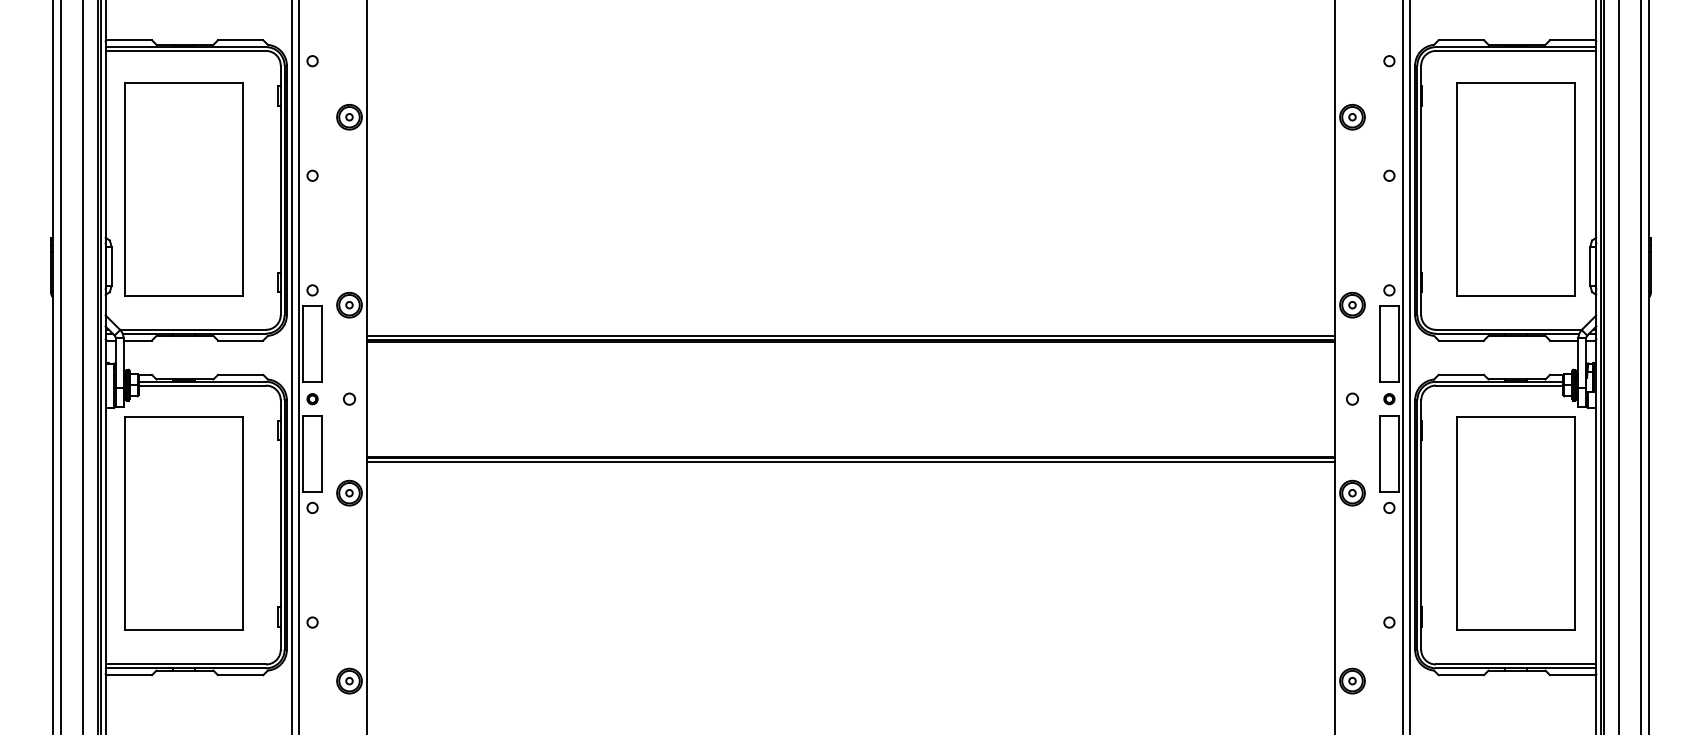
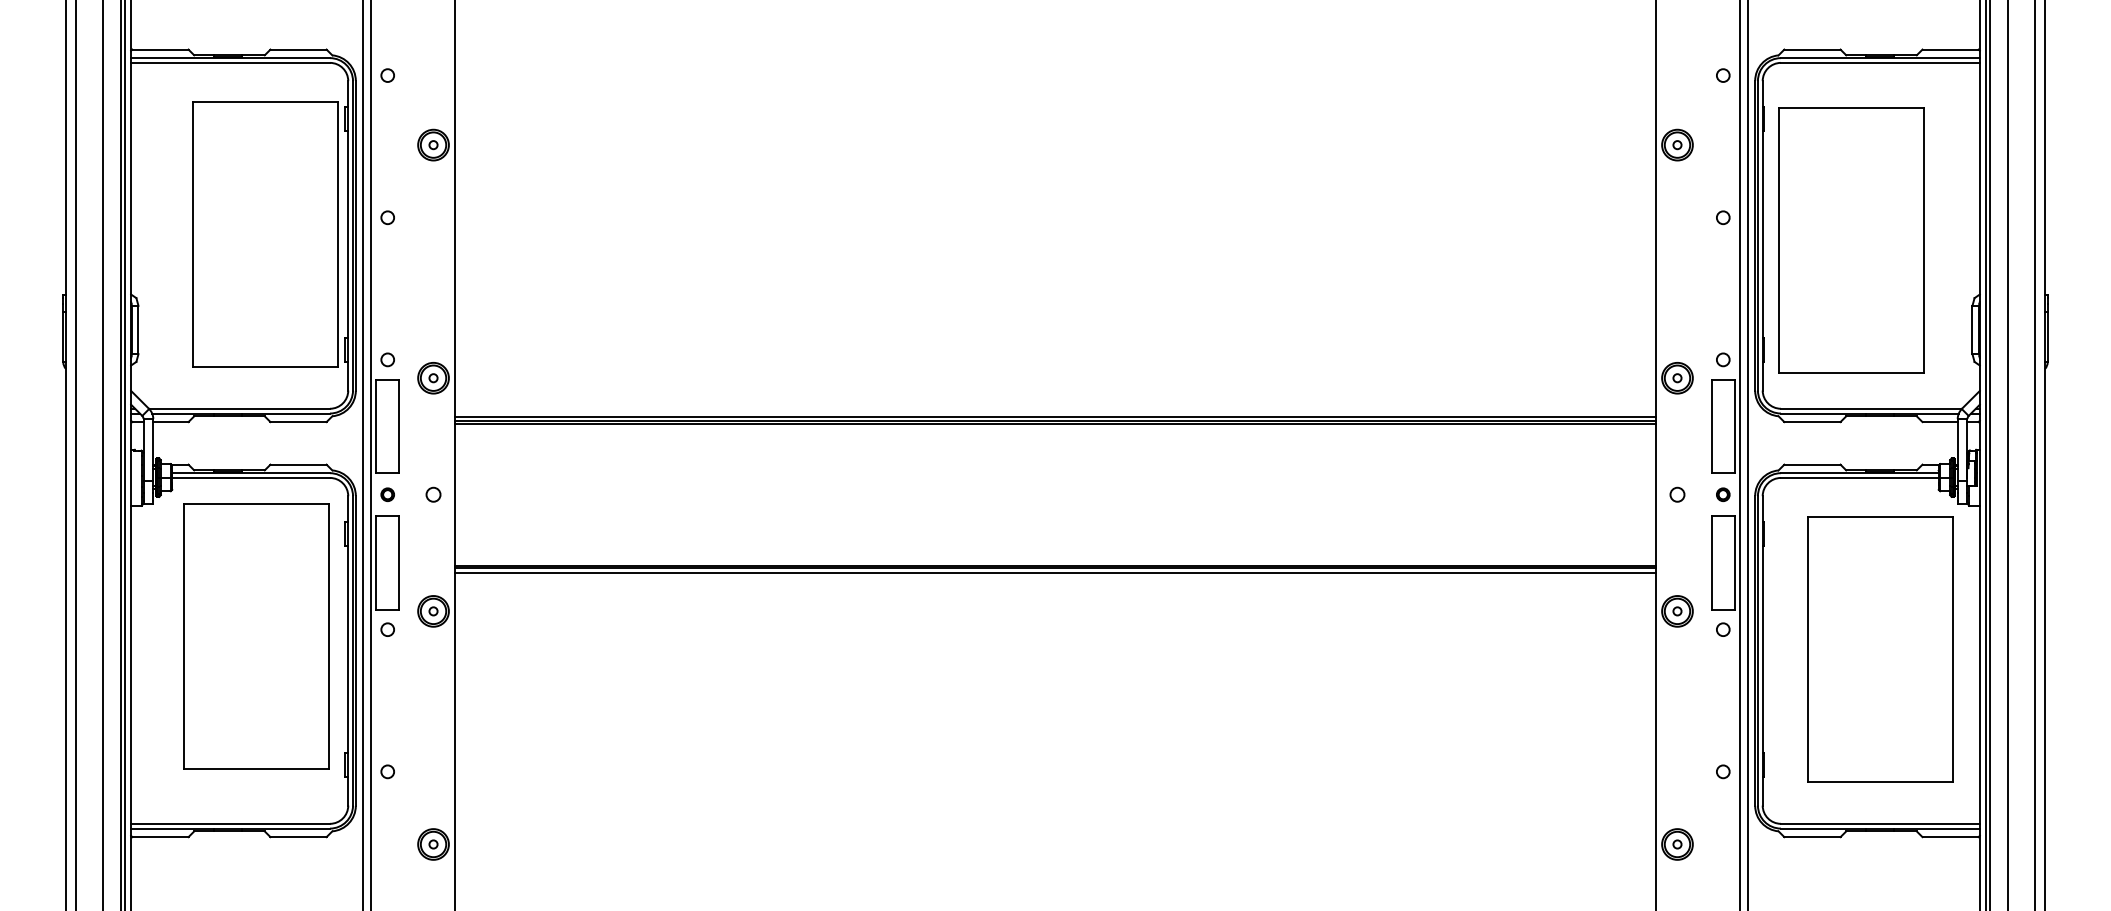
part: (184, 189) -> (265, 234), moved
part: (1516, 189) -> (1851, 240), moved
part: (184, 523) -> (256, 636), moved

